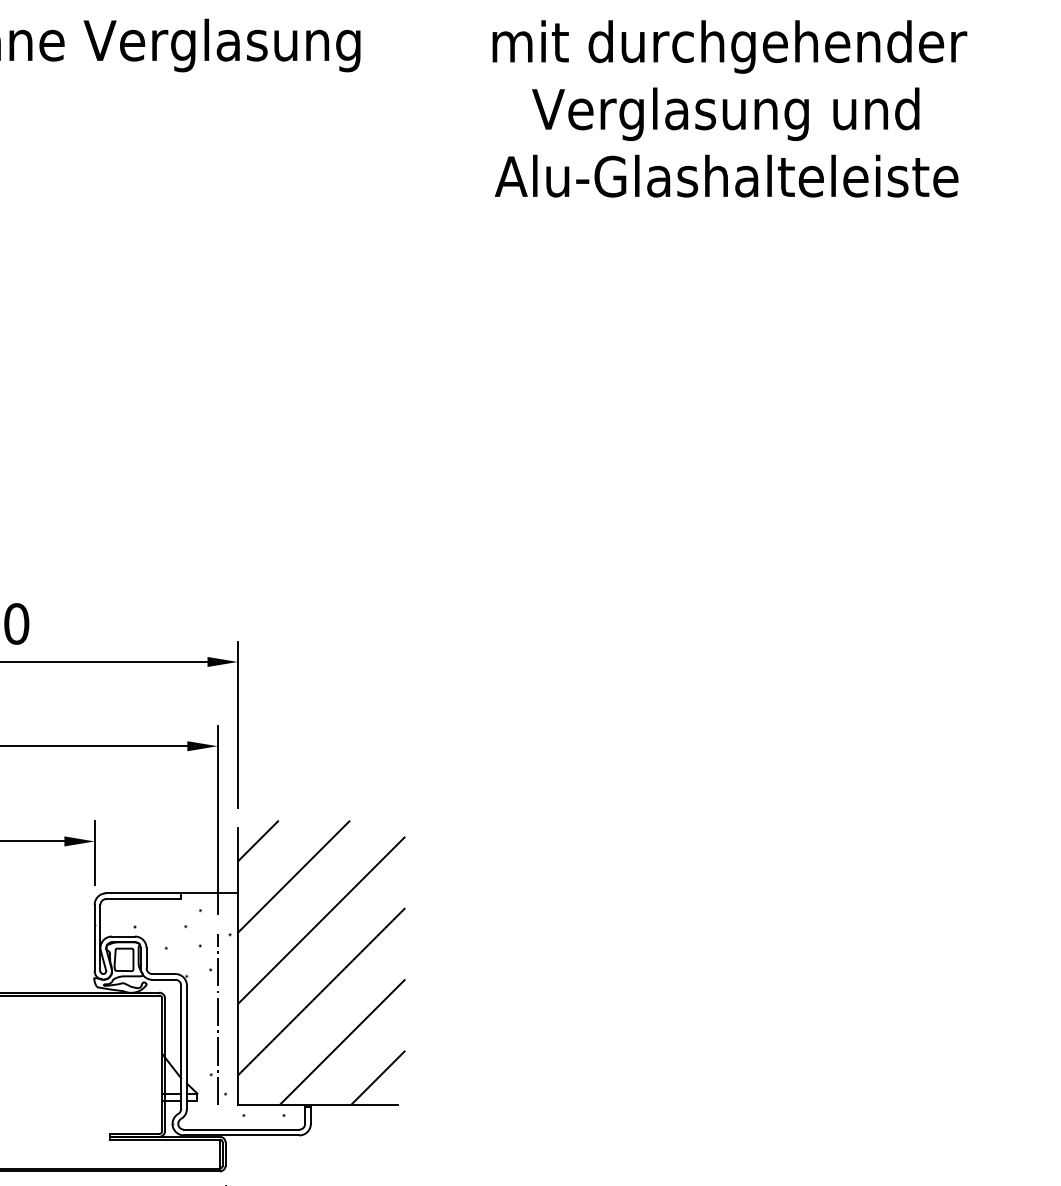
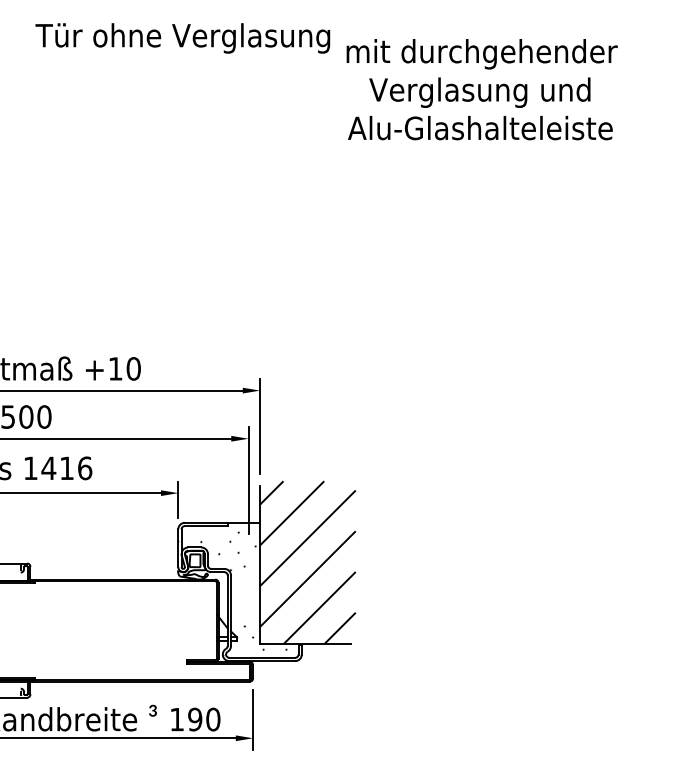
text: (728, 108) -> (481, 89), moved
line: (217, 1018) -> (248, 594), removed

